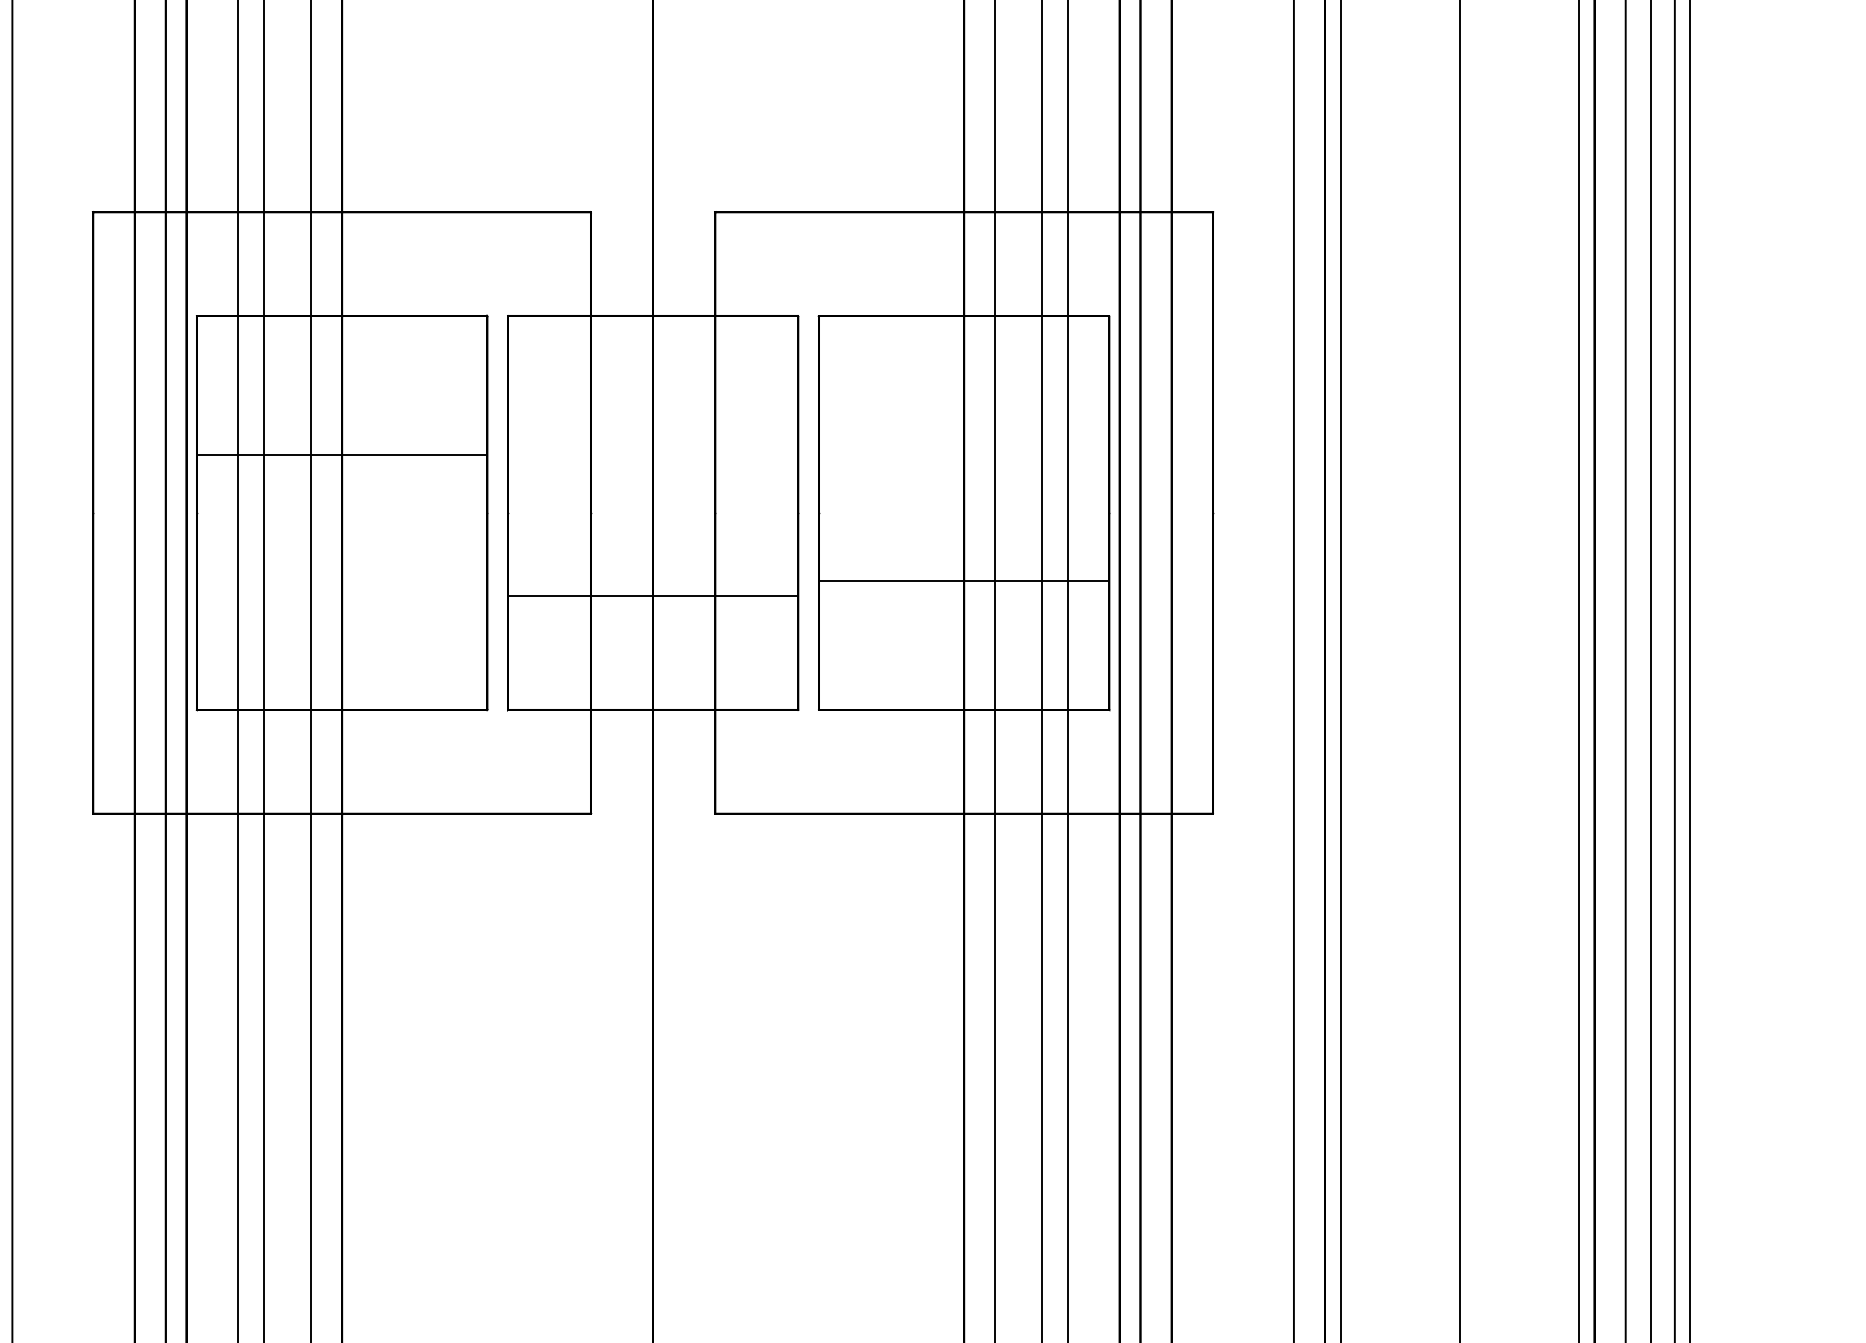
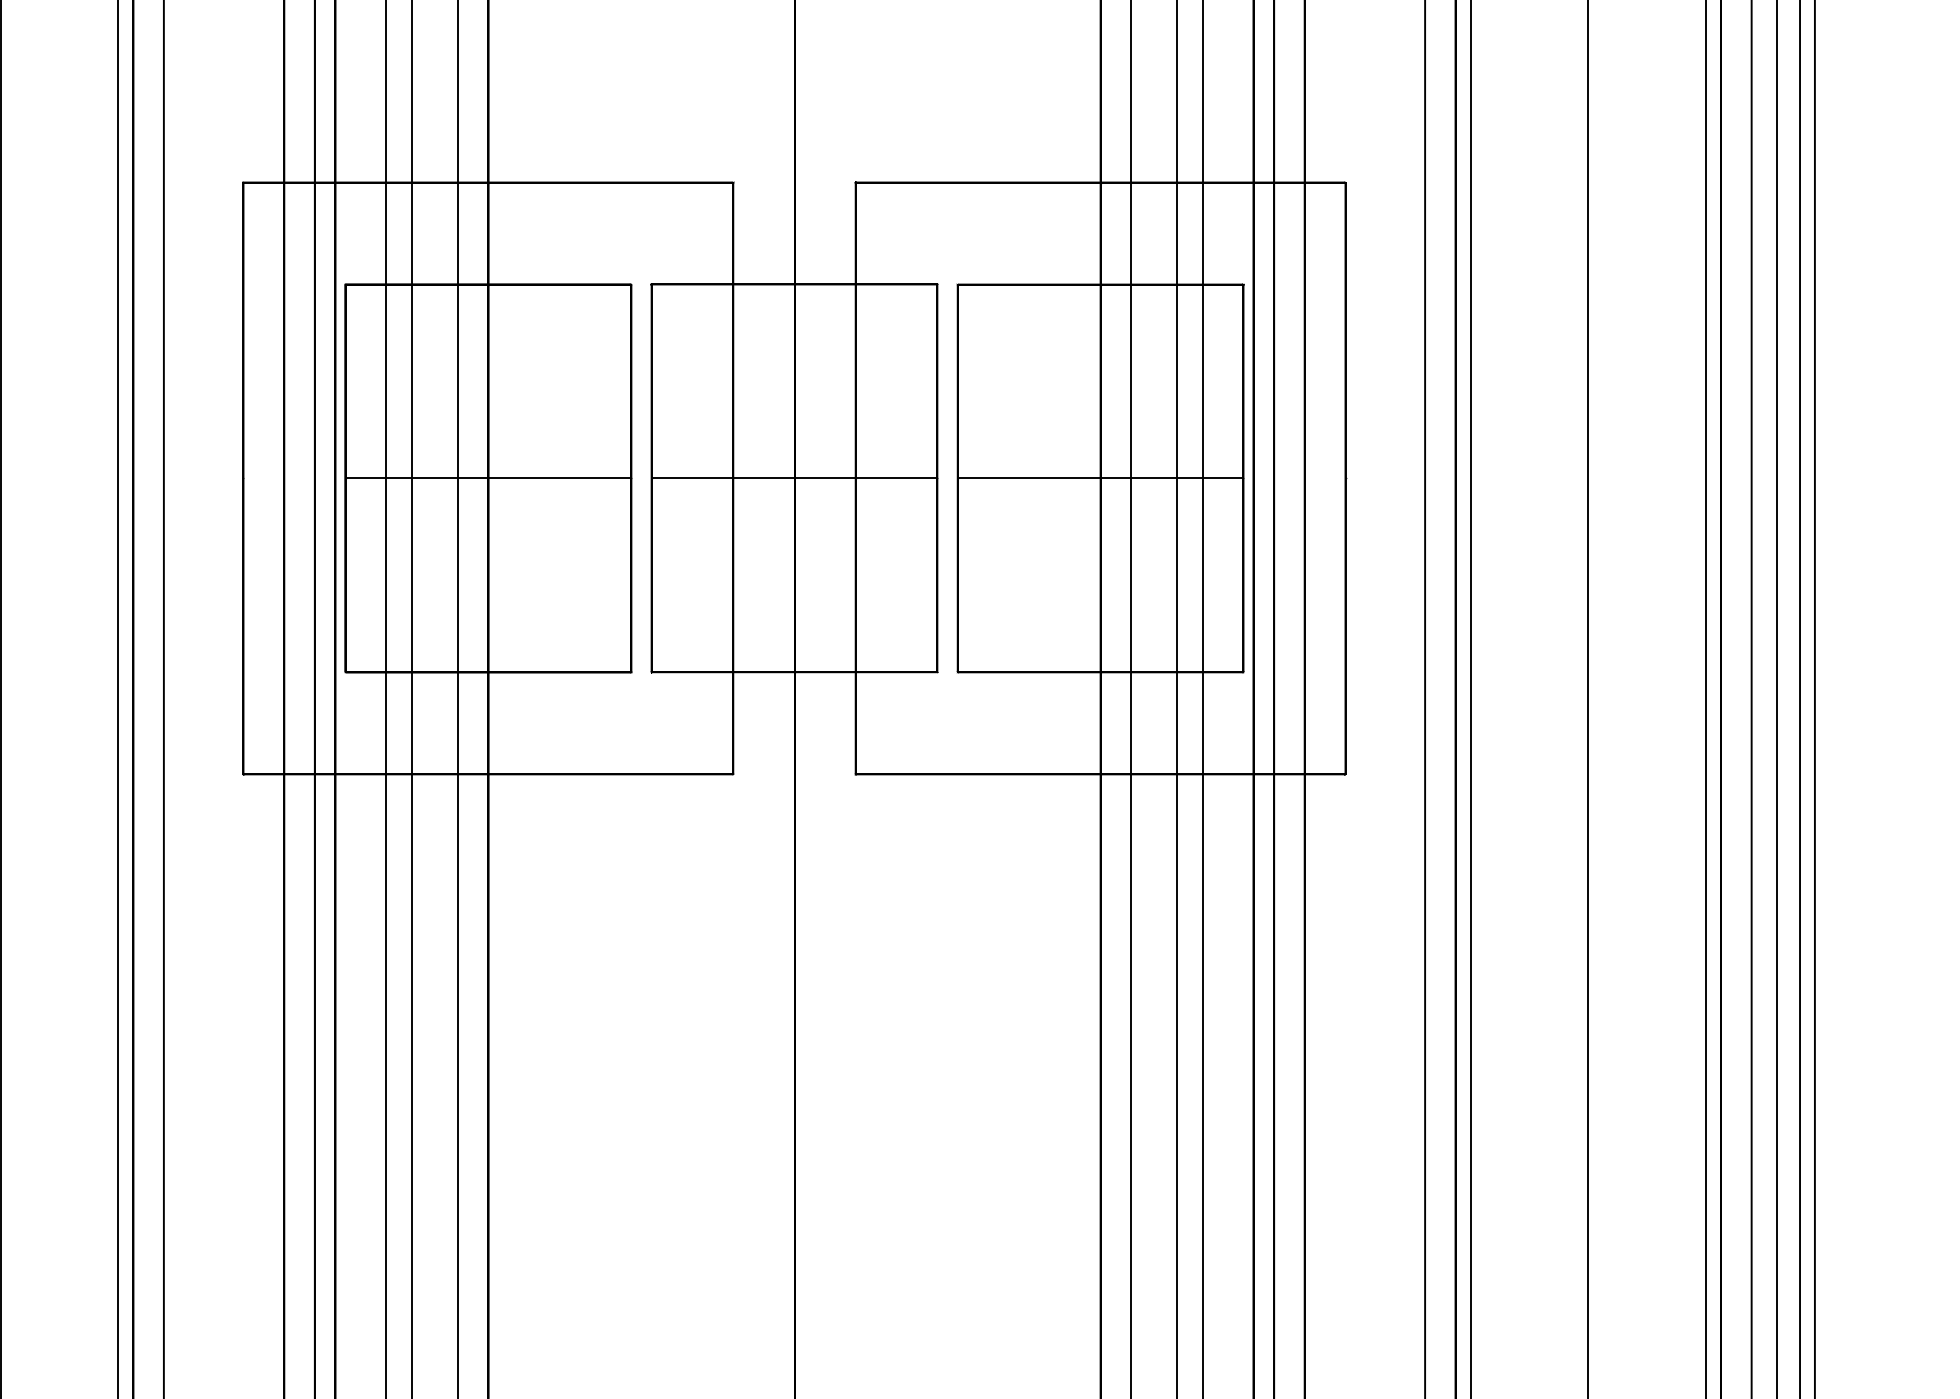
line: (342, 455) -> (488, 478), moved
line: (964, 581) -> (1100, 478), moved
line: (653, 596) -> (794, 478), moved

